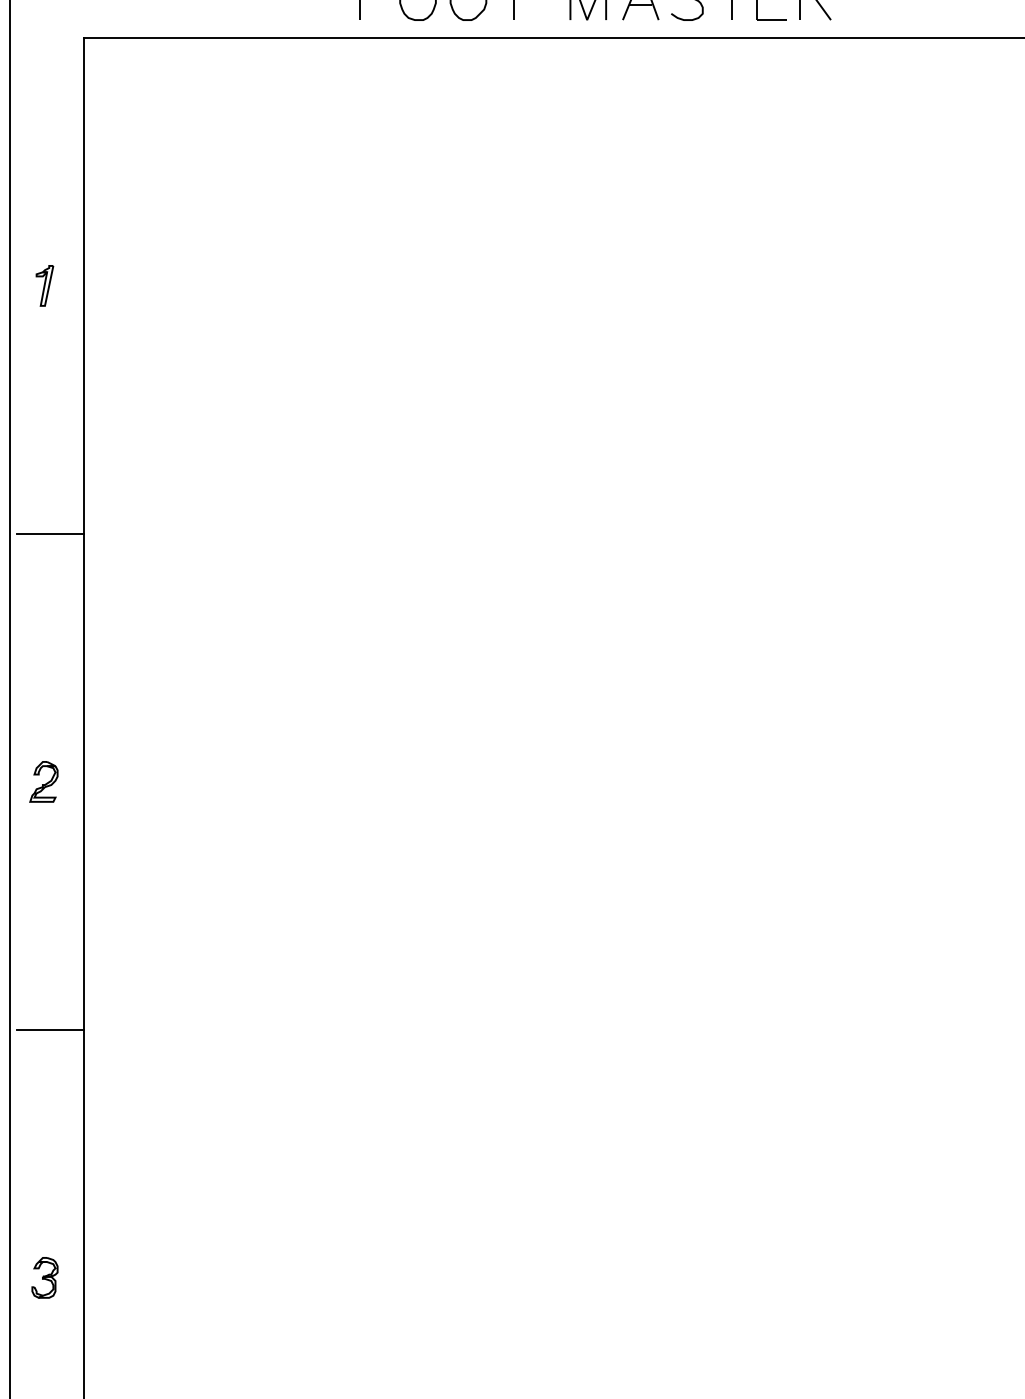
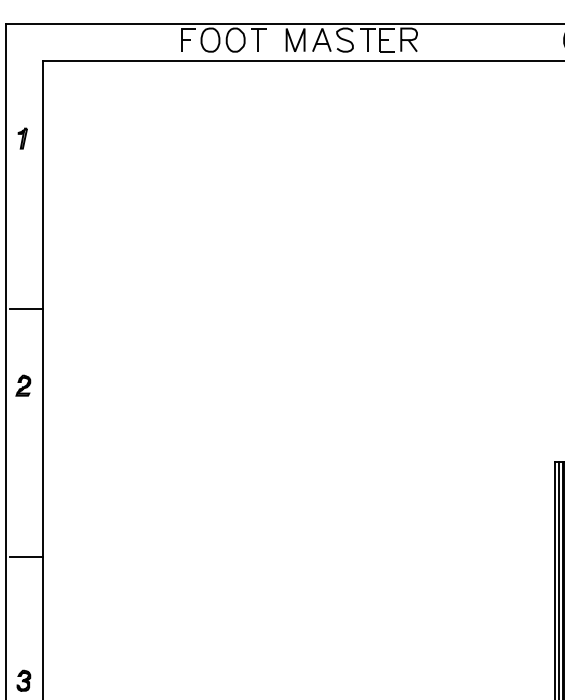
part: (44, 285) -> (22, 138), moved
part: (44, 781) -> (23, 385), moved

